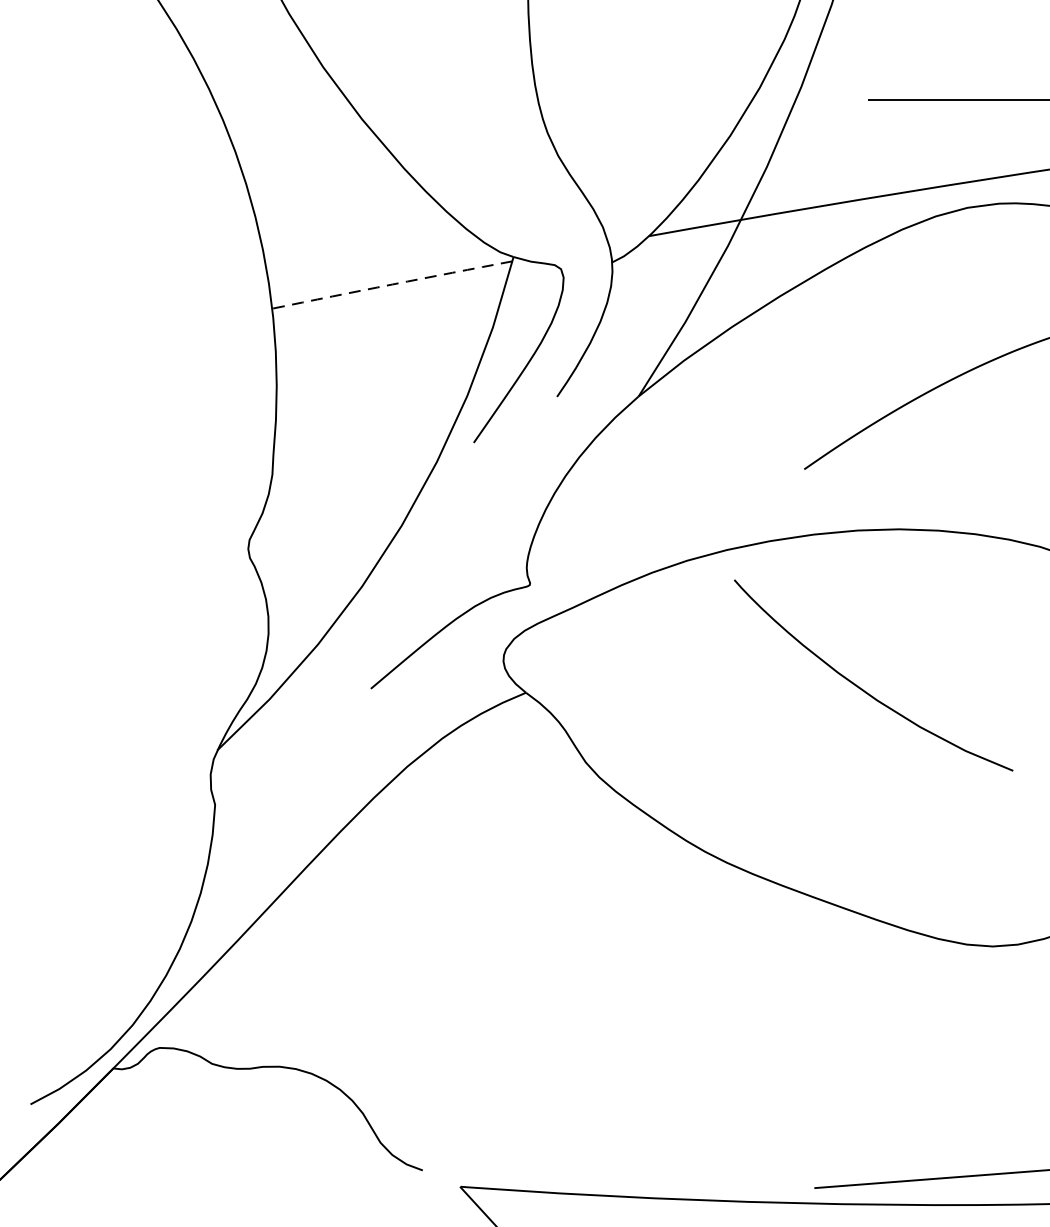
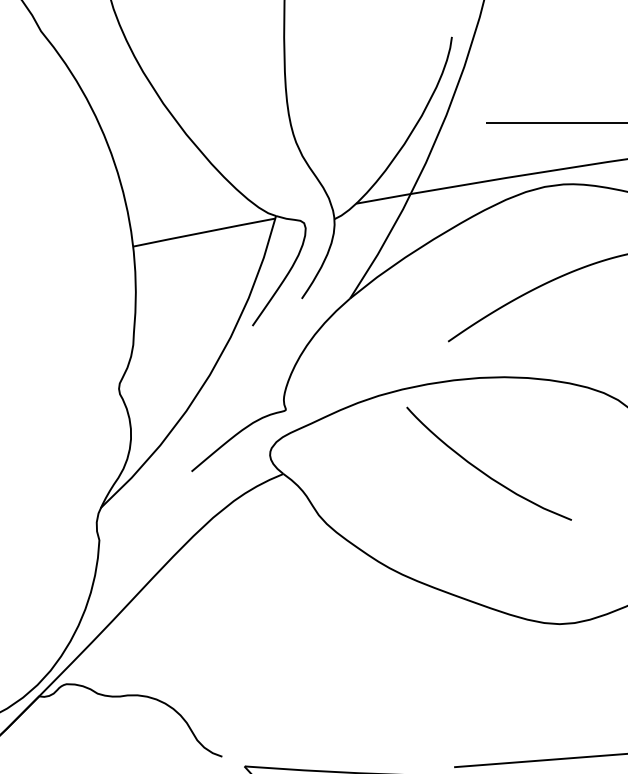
line: (392, 284) -> (204, 232), dashed -> solid

